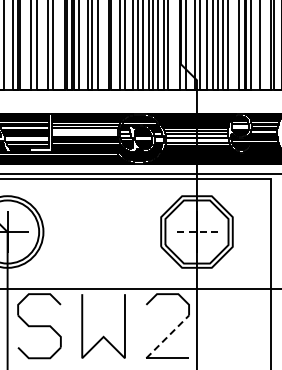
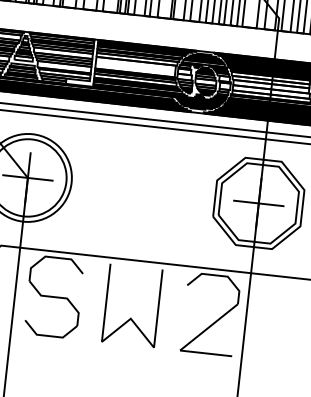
line: (196, 232) -> (258, 203), dashed -> solid
line: (168, 336) -> (210, 326), dashed -> solid

